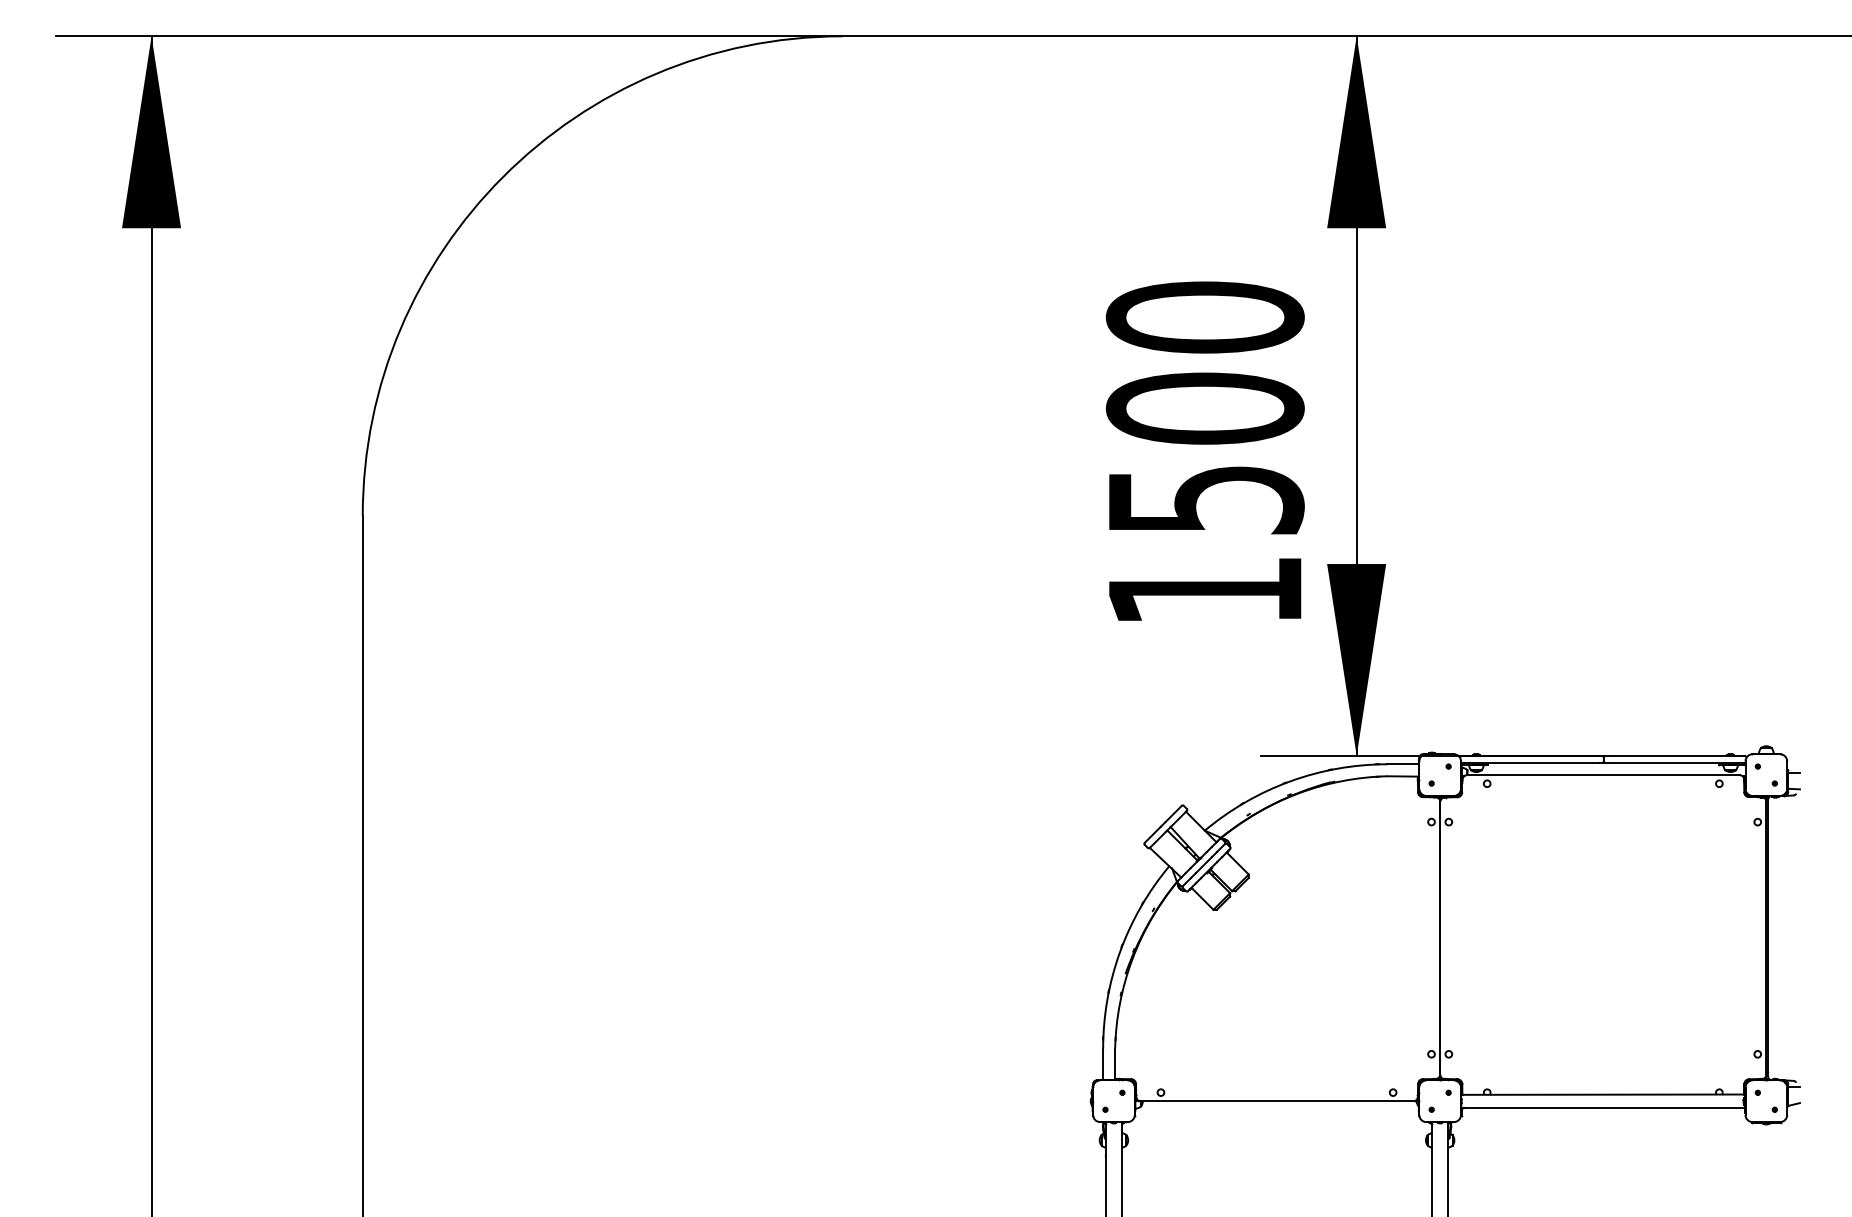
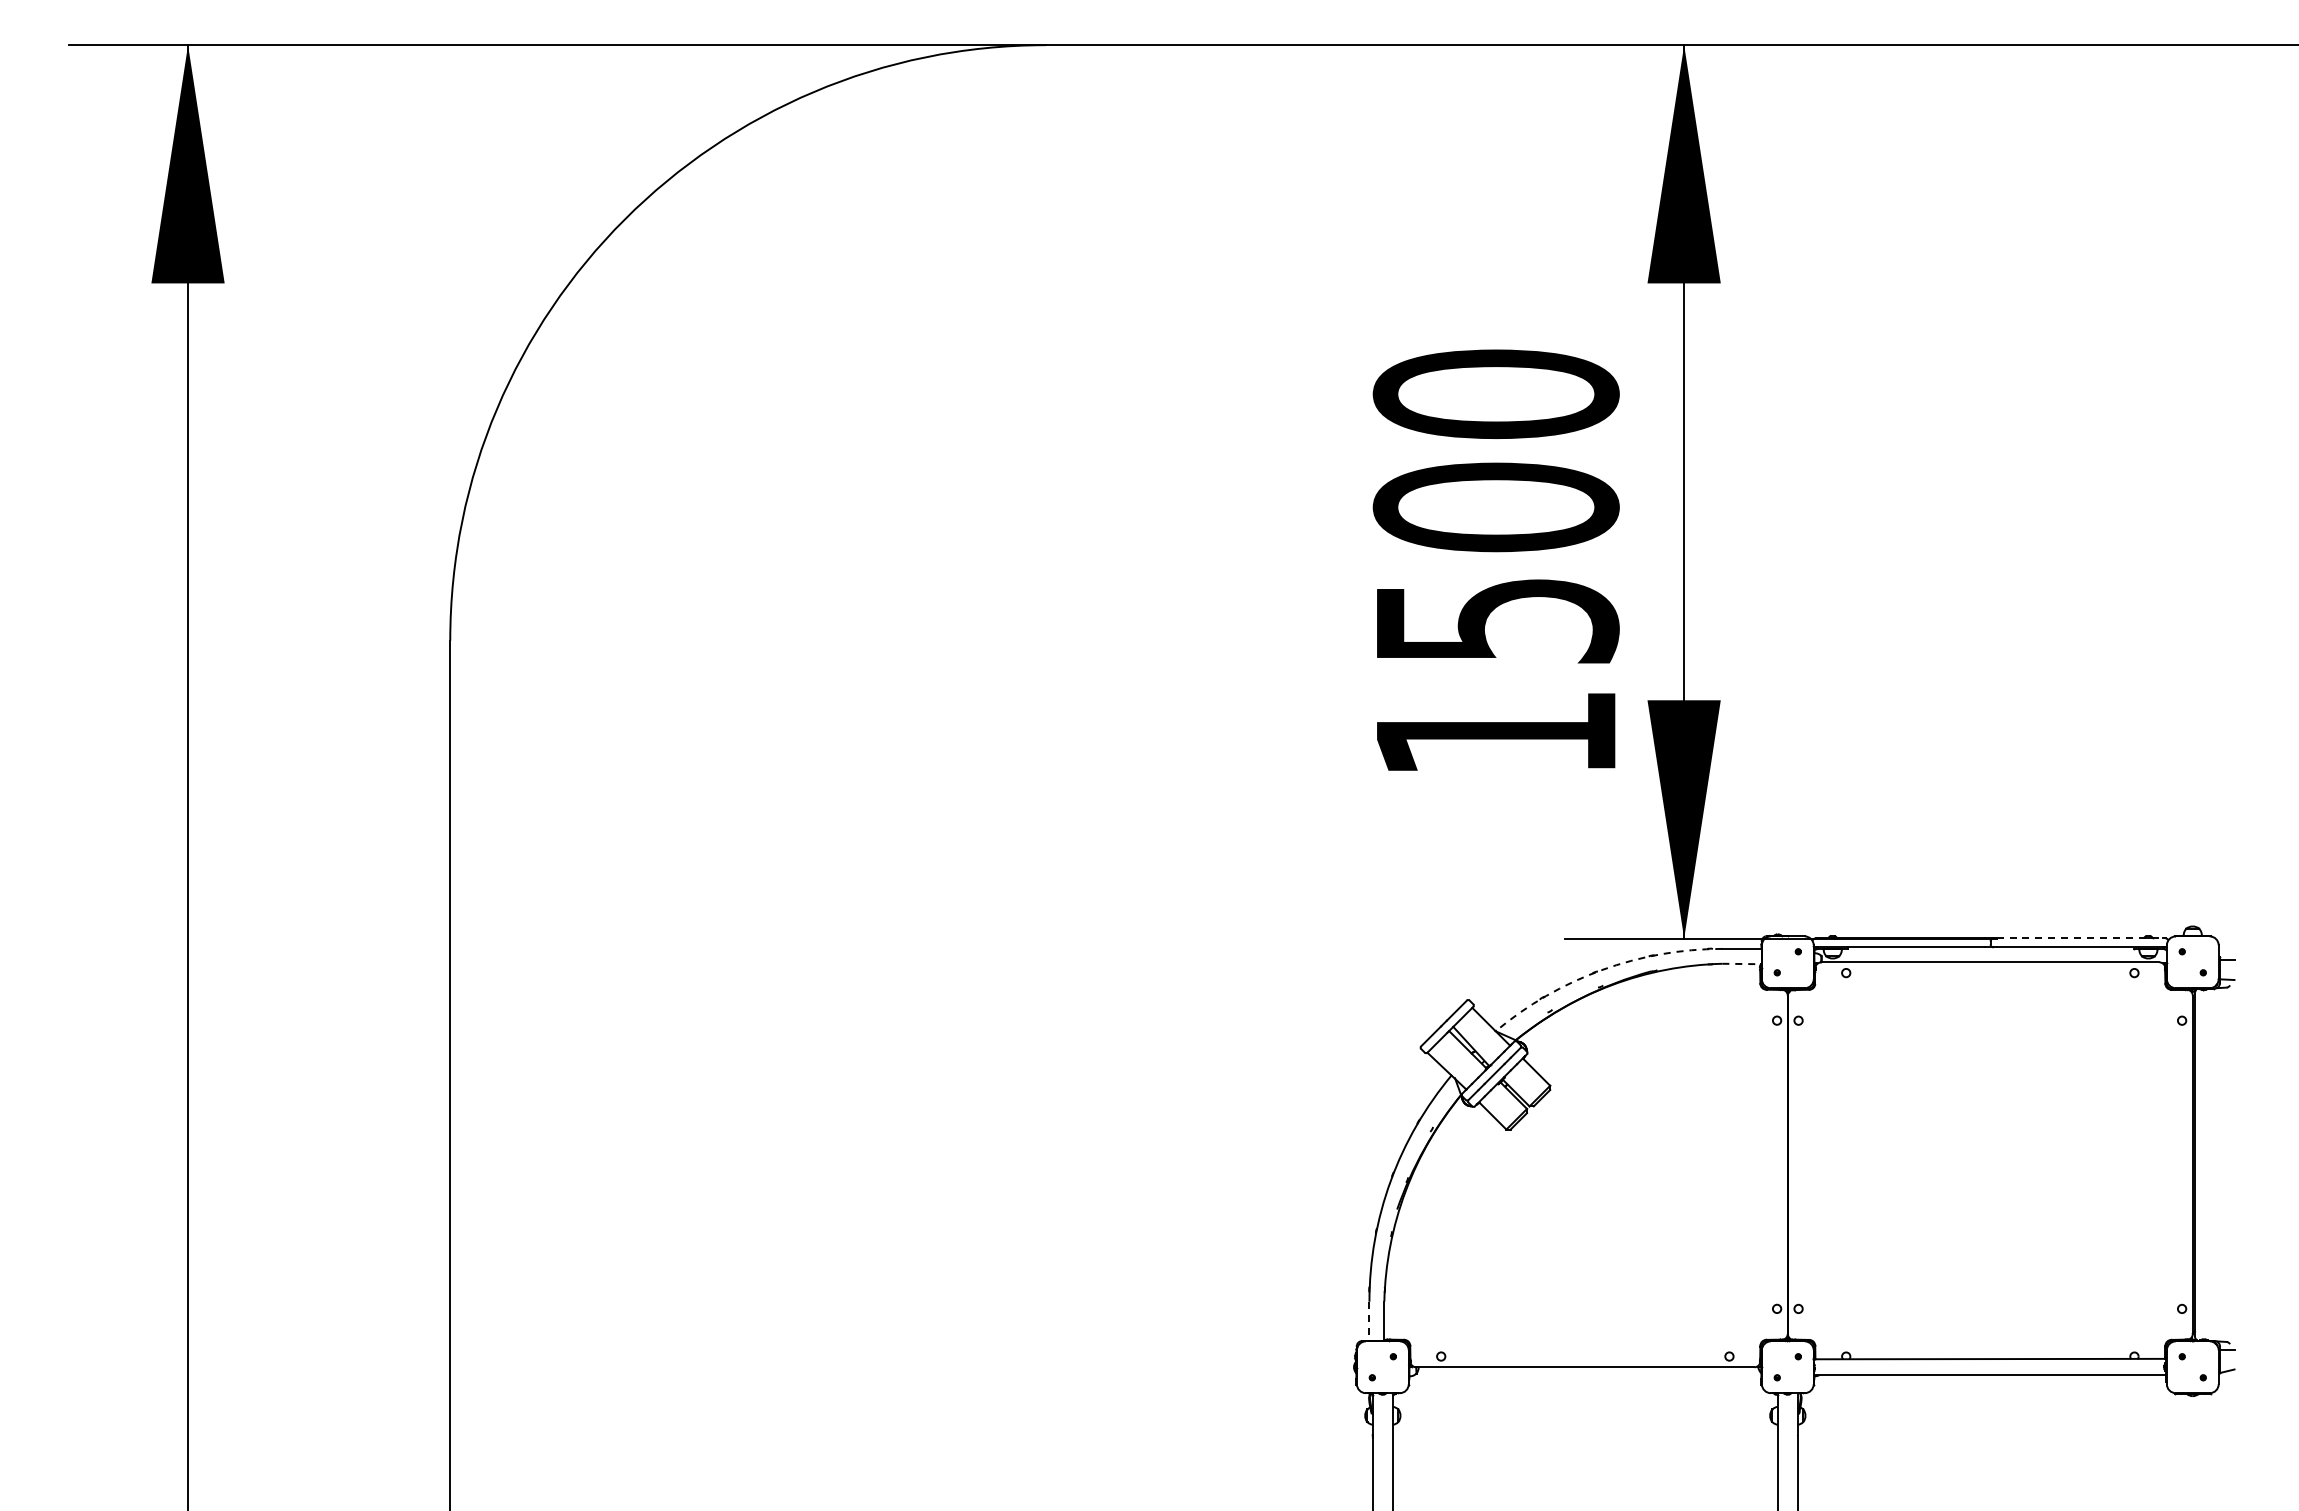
line: (1675, 755) -> (2080, 938), solid -> dashed
line: (1402, 776) -> (1741, 964), solid -> dashed
arc: (1290, 781) -> (1601, 970), solid -> dashed
line: (1103, 1064) -> (1369, 1321), solid -> dashed

